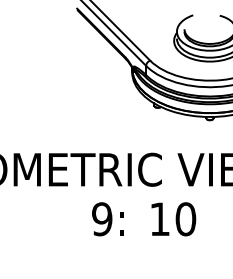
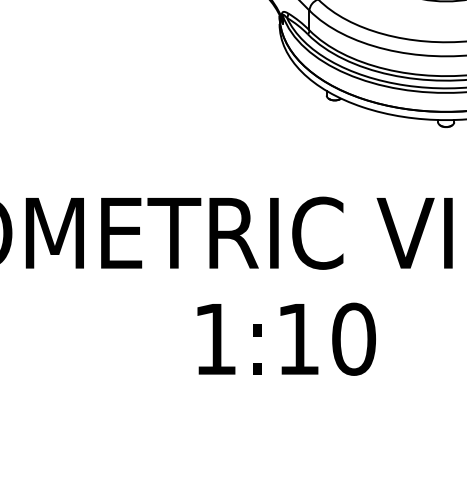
text: (102, 219) -> (215, 339), 9 -> 1
text: (173, 219) -> (327, 339), moved

